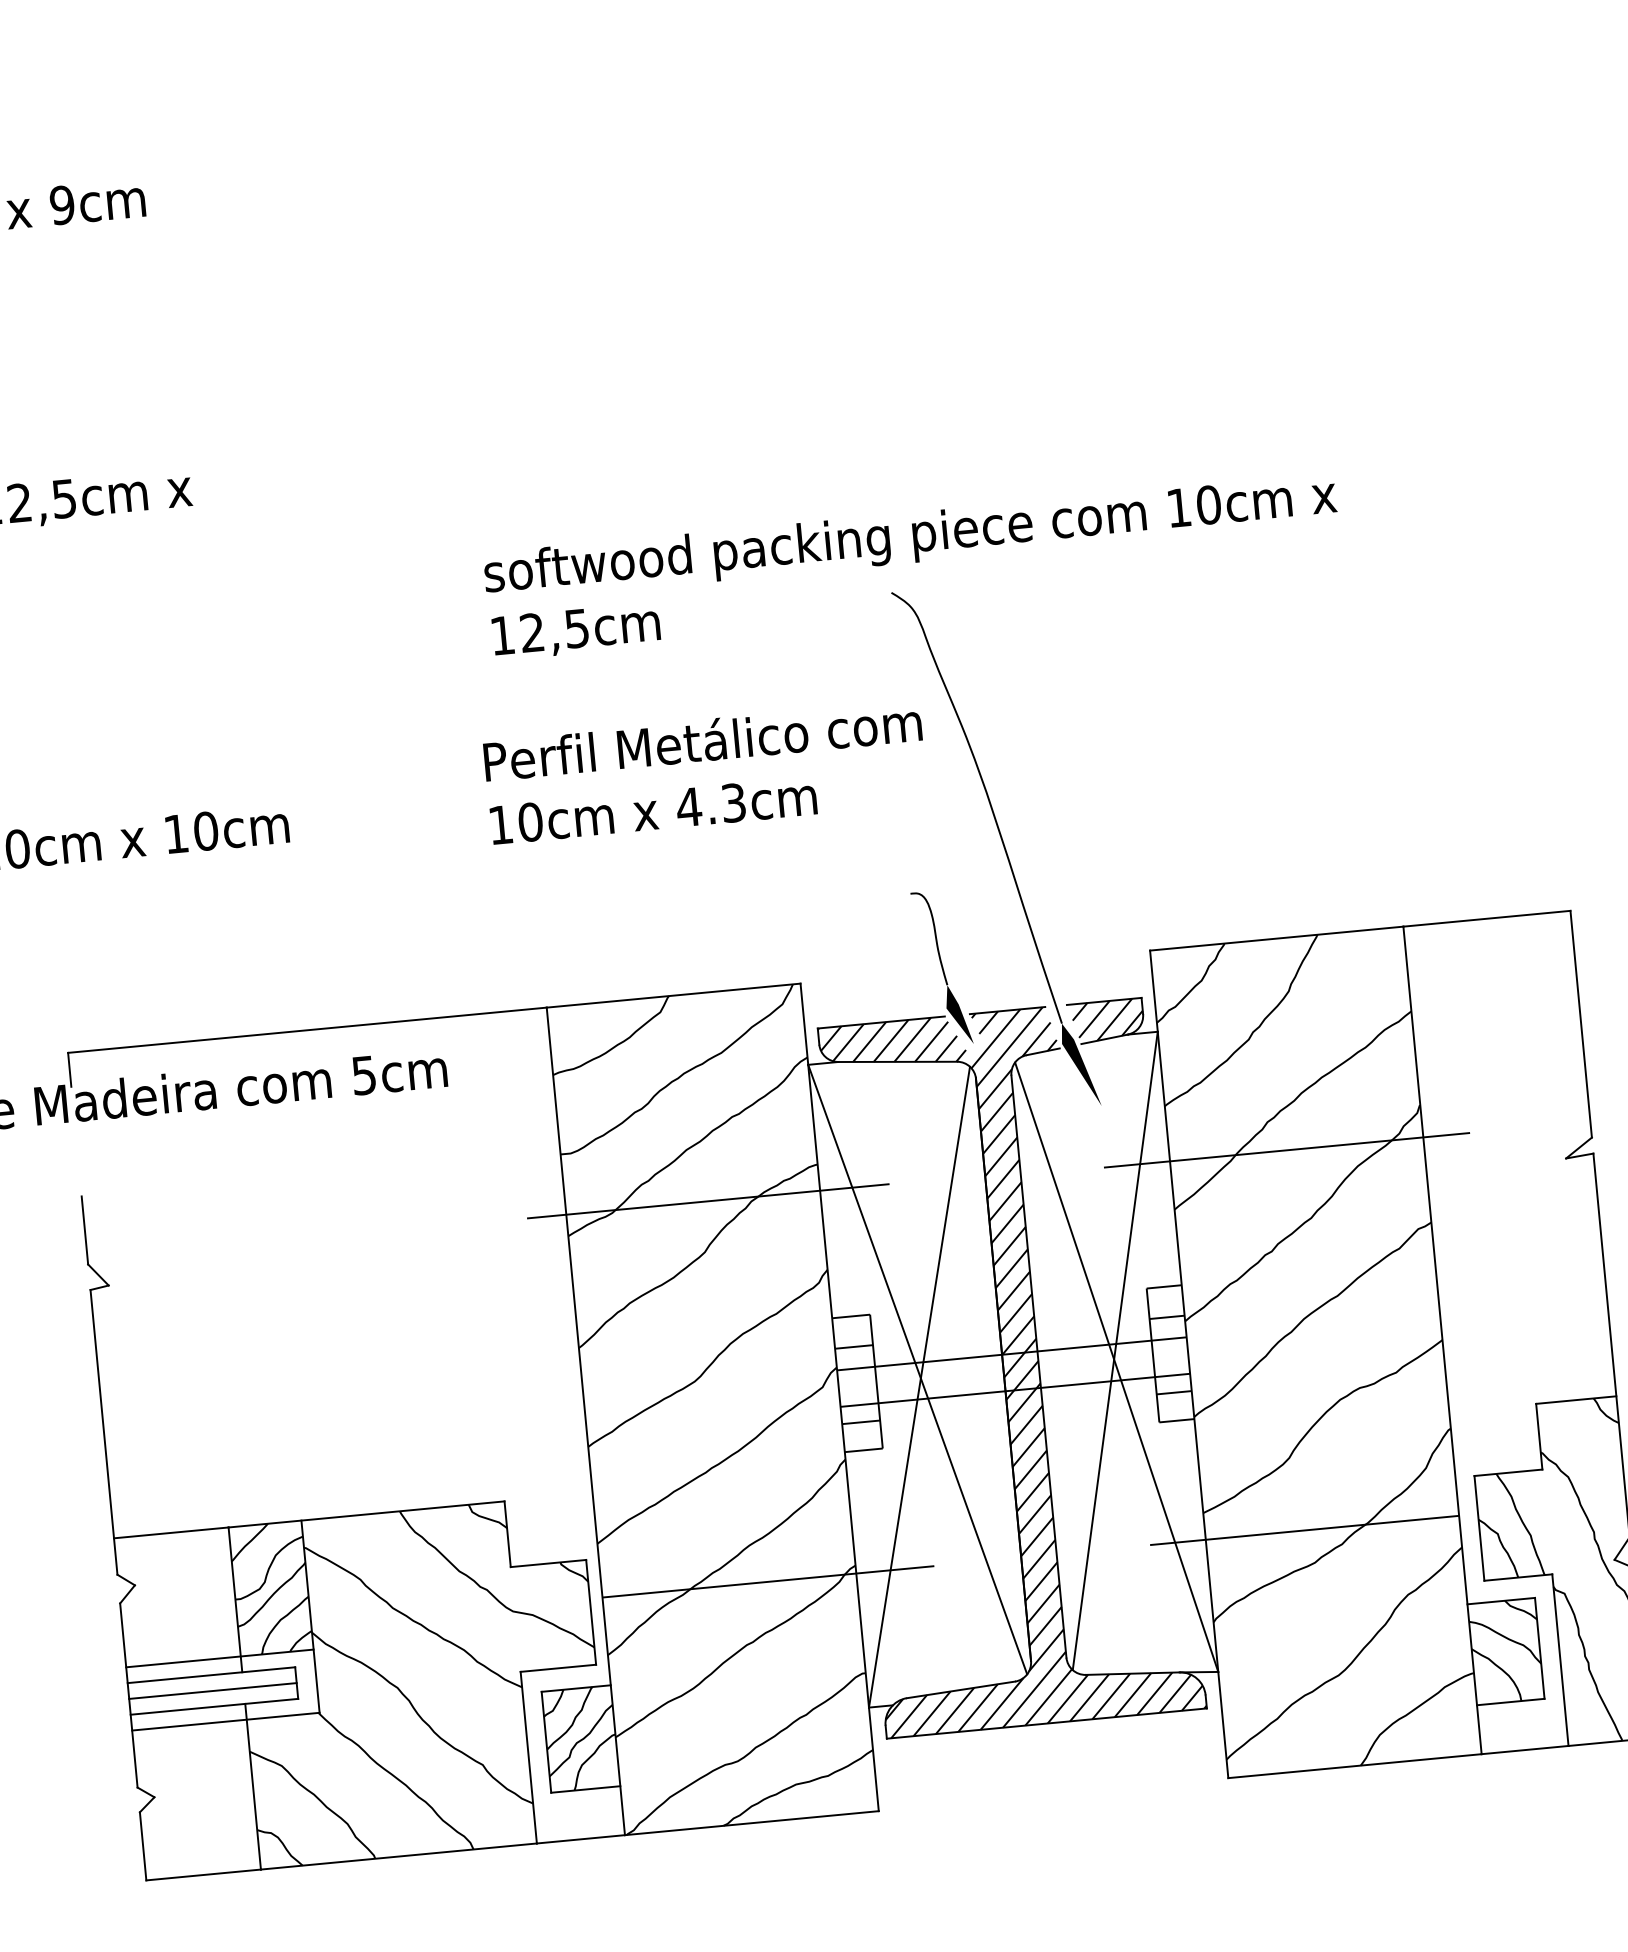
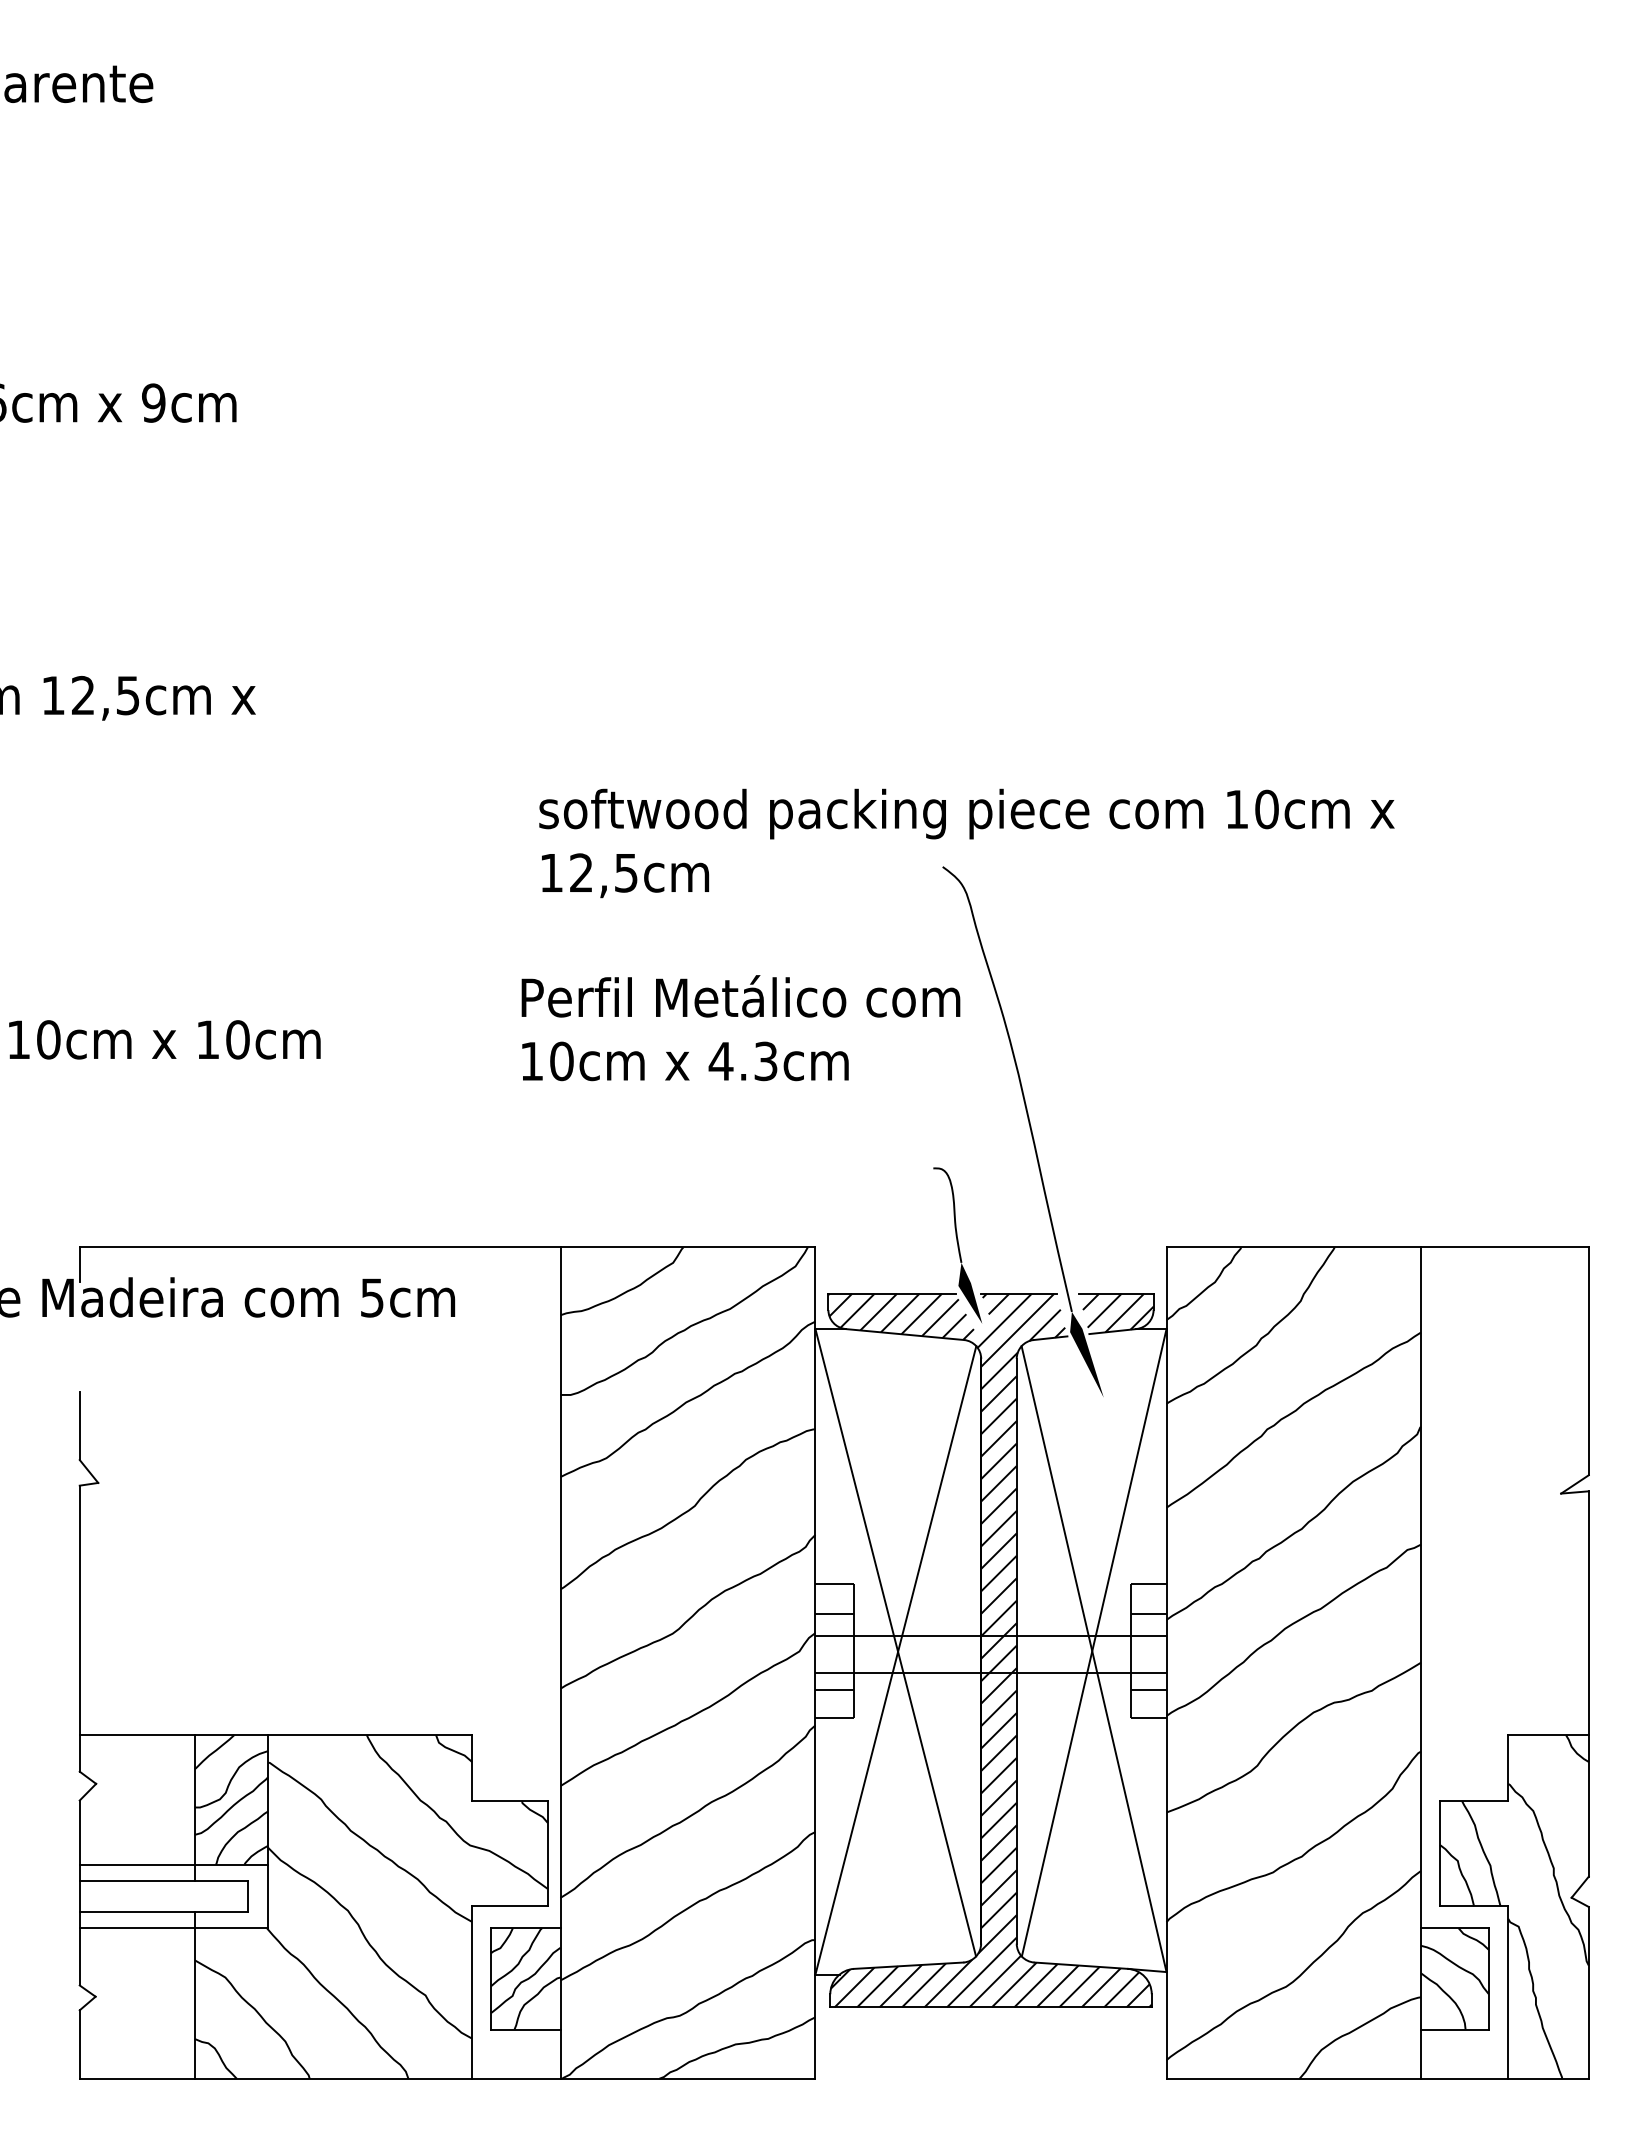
line: (1286, 1150) -> (1283, 1459), removed
line: (708, 1201) -> (703, 1455), removed
line: (1304, 1530) -> (1265, 1839), removed
line: (767, 1582) -> (726, 1840), removed
line: (212, 1691) -> (163, 1896), removed

